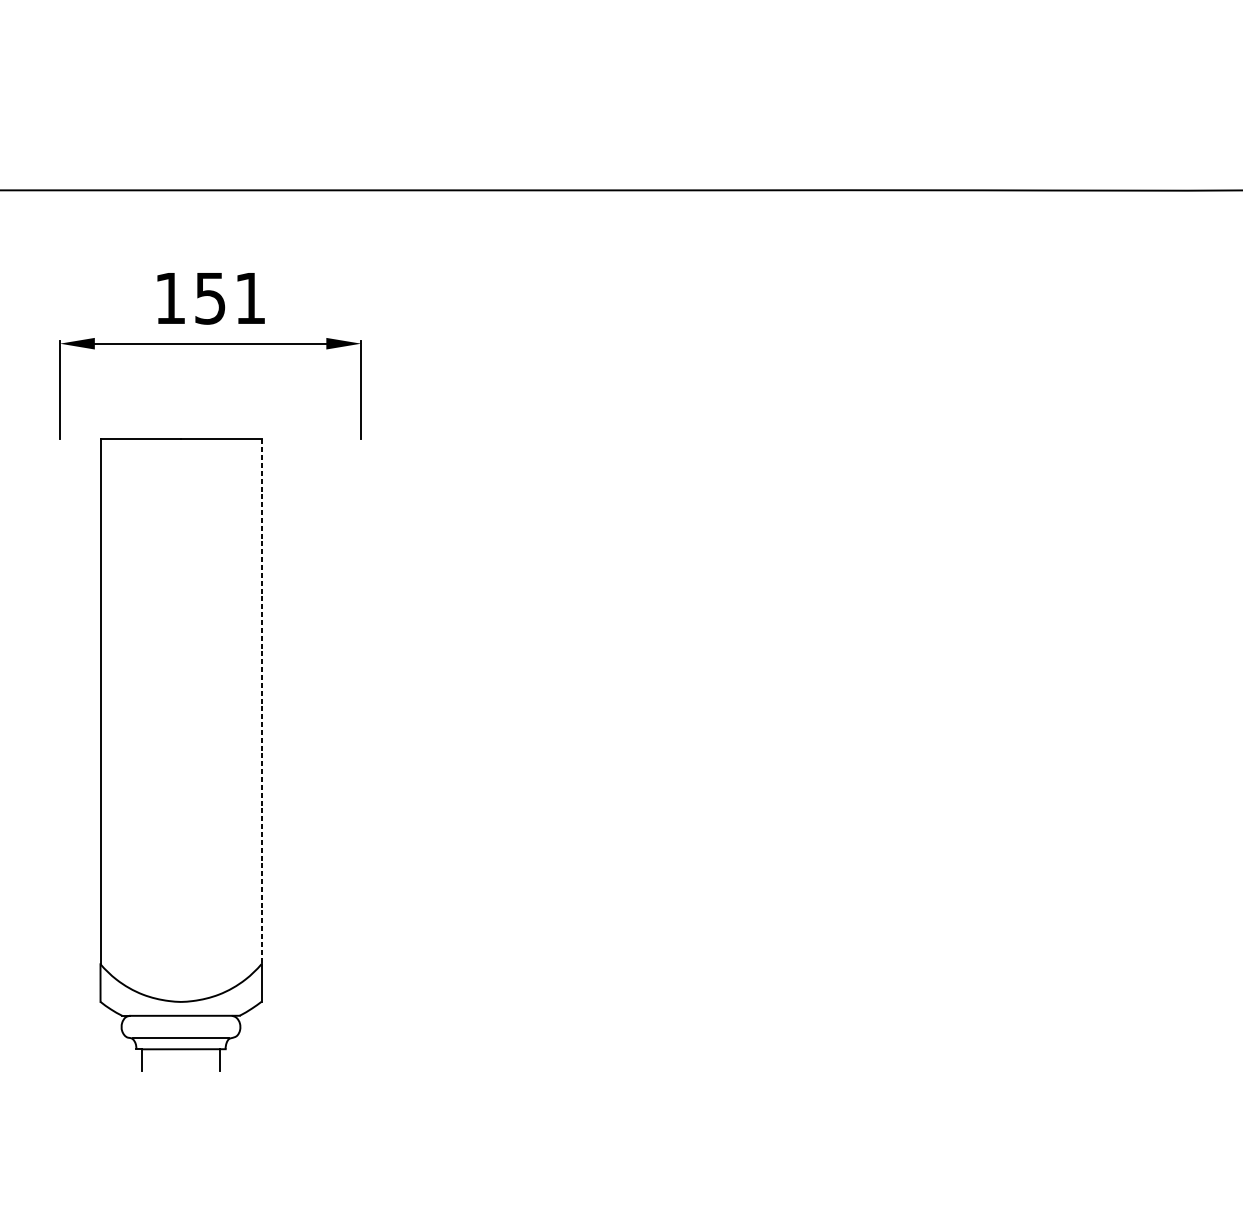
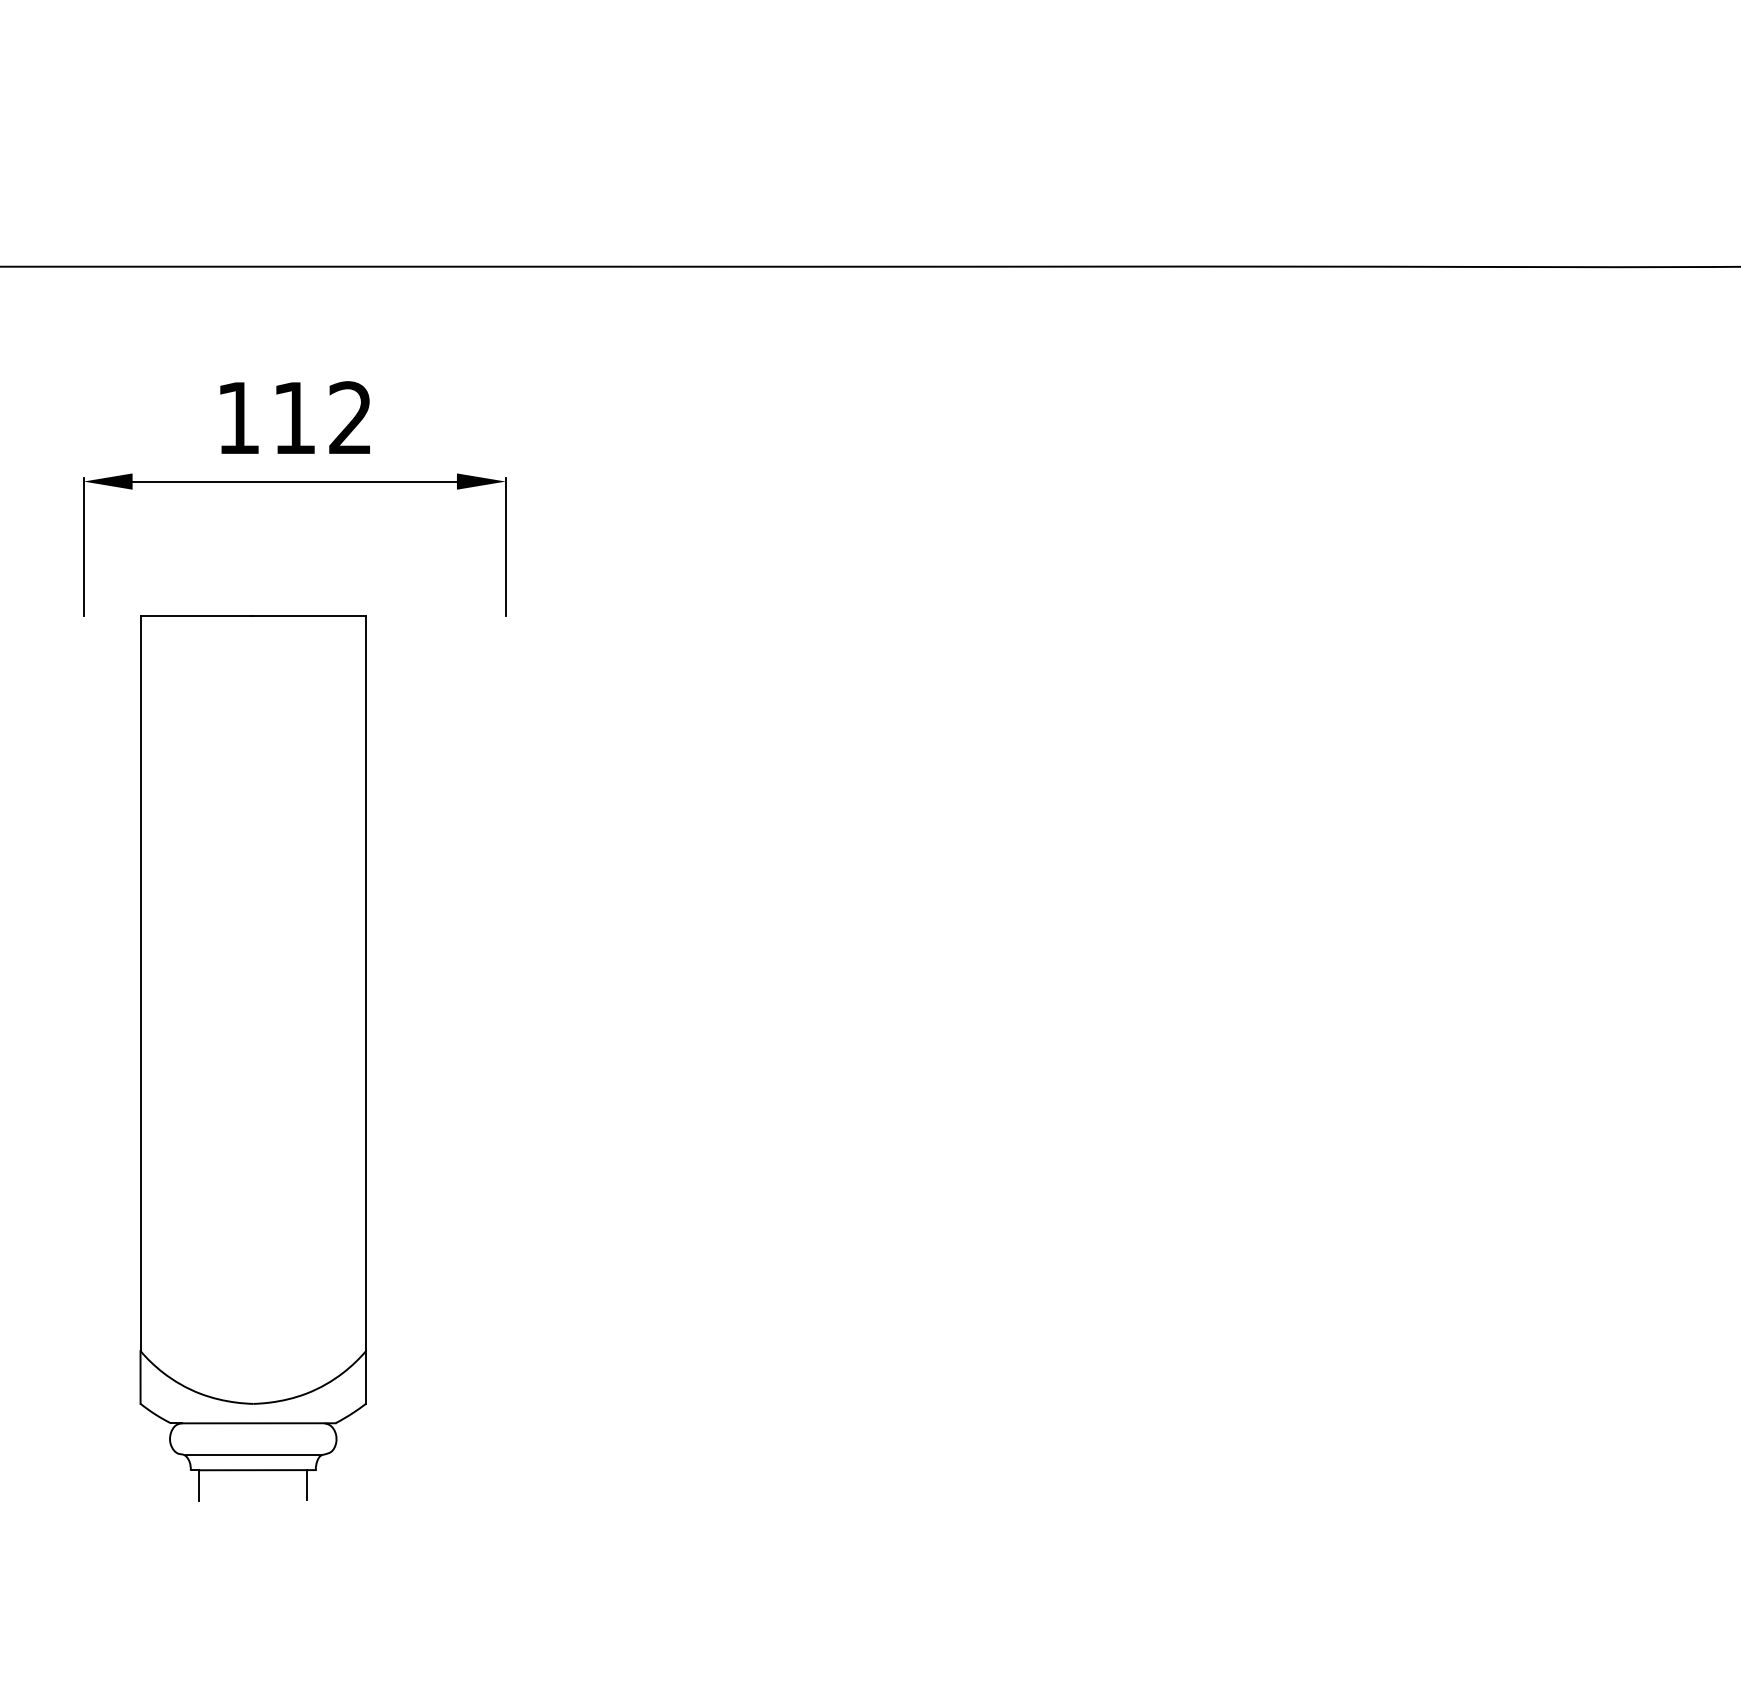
text: (229, 298) -> (321, 418), 151 -> 112
line: (261, 701) -> (366, 983), dashed -> solid

